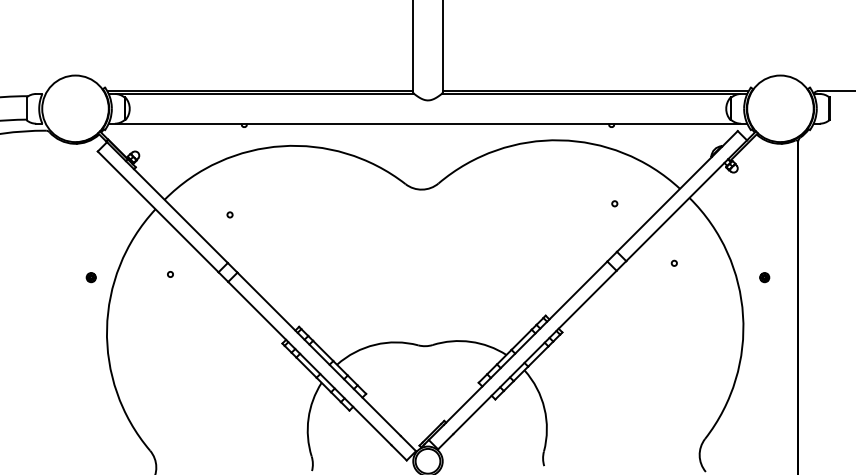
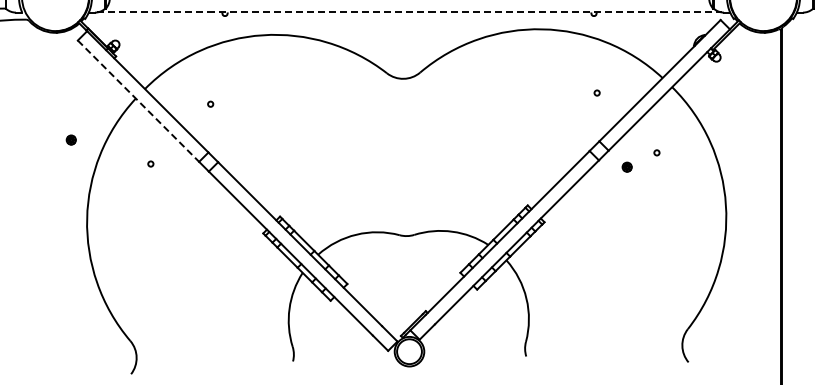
line: (428, 123) -> (410, 12), solid -> dashed
line: (158, 212) -> (138, 101), solid -> dashed
part: (90, 277) -> (70, 139), moved
part: (764, 277) -> (626, 167), moved

